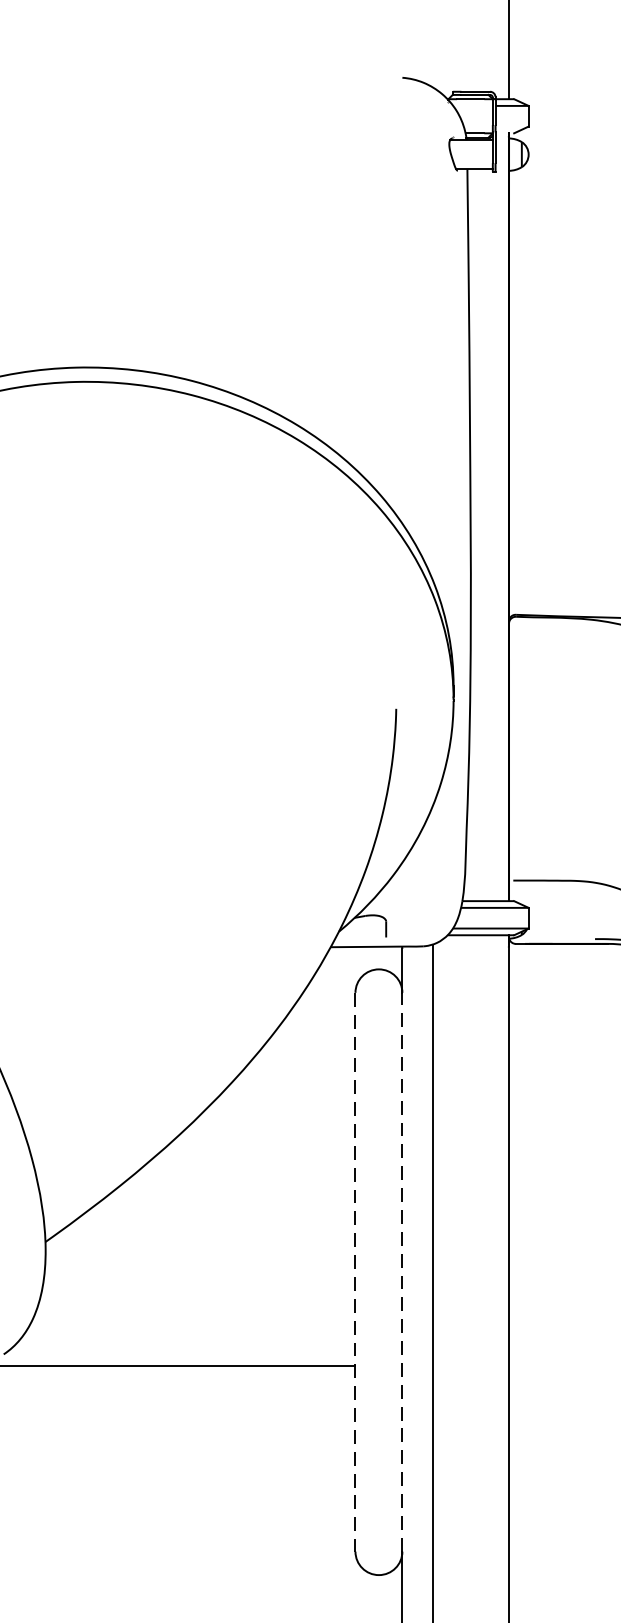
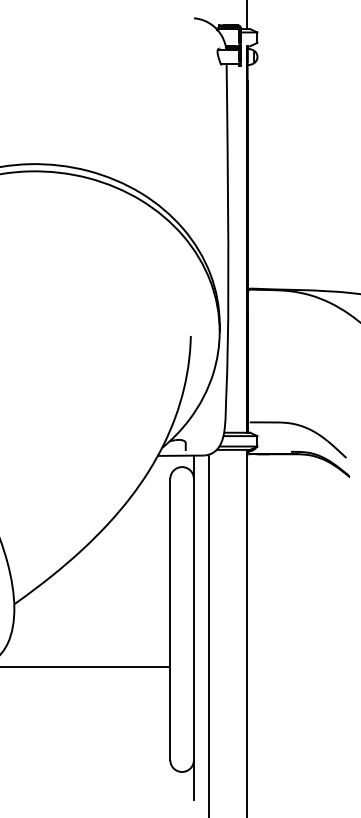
line: (355, 1272) -> (170, 619), dashed -> solid
line: (401, 1272) -> (193, 619), dashed -> solid

